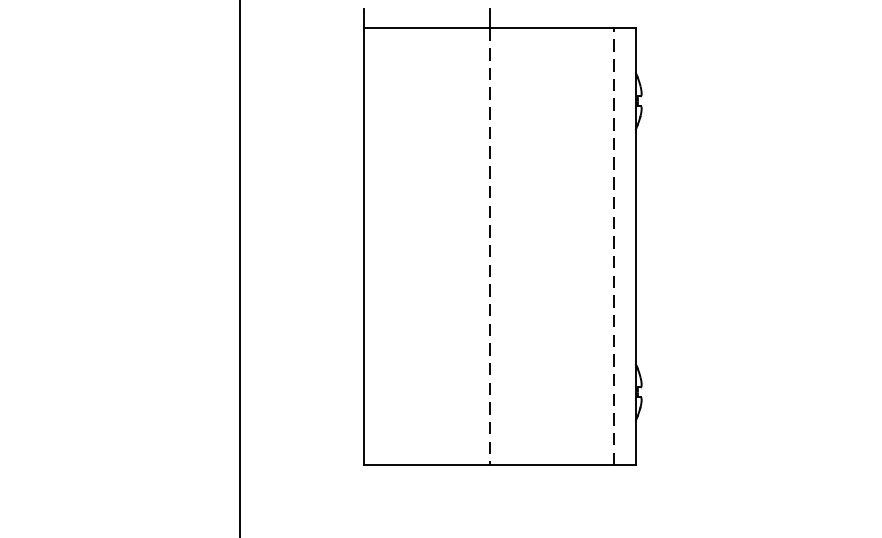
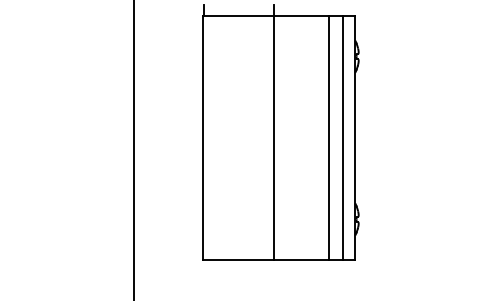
line: (614, 245) -> (343, 137), dashed -> solid
line: (489, 247) -> (273, 138), dashed -> solid
line: (587, 247) -> (328, 138), added

